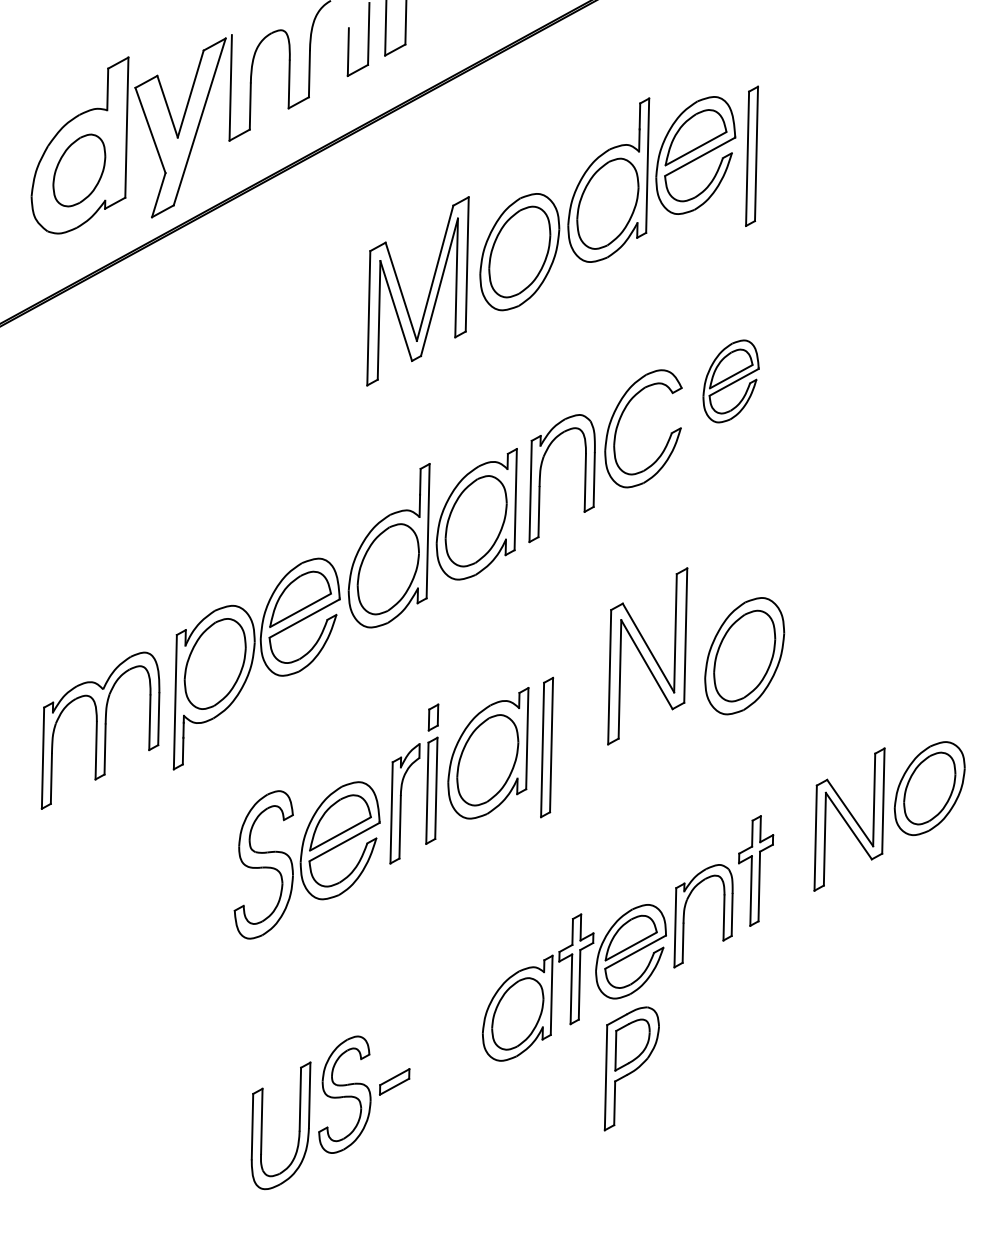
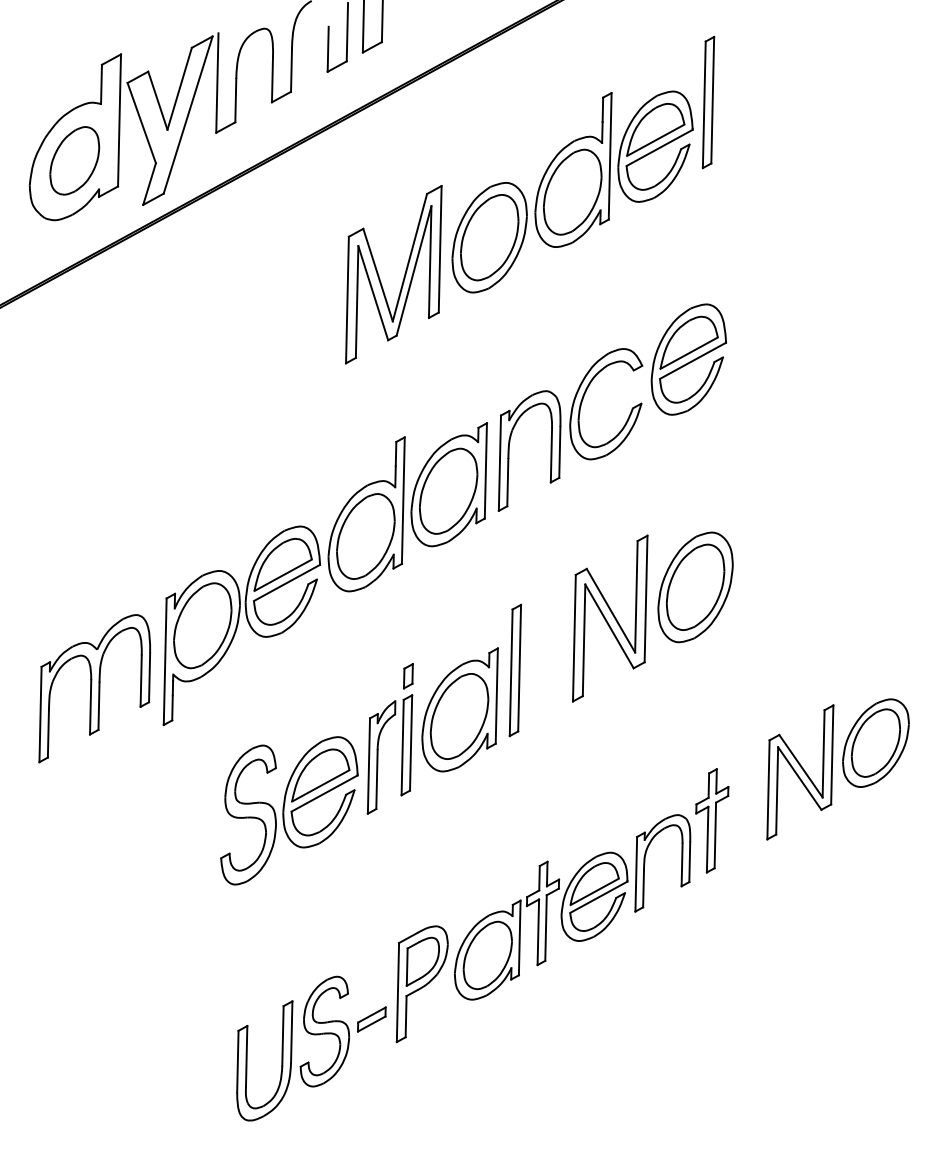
part: (752, 156) -> (708, 102), moved
part: (730, 381) -> (688, 359), size x1.43
part: (744, 656) -> (695, 587), moved
part: (547, 747) -> (515, 670), moved
part: (631, 1069) -> (421, 984), moved

